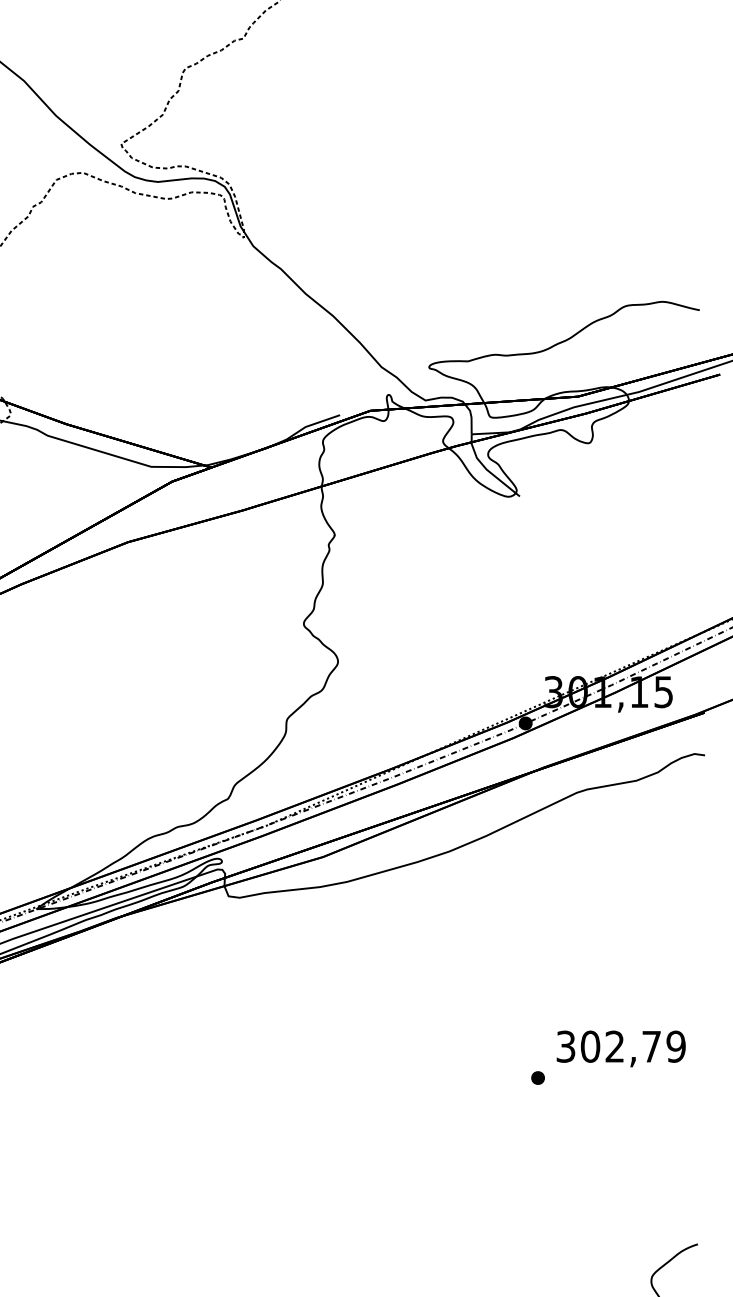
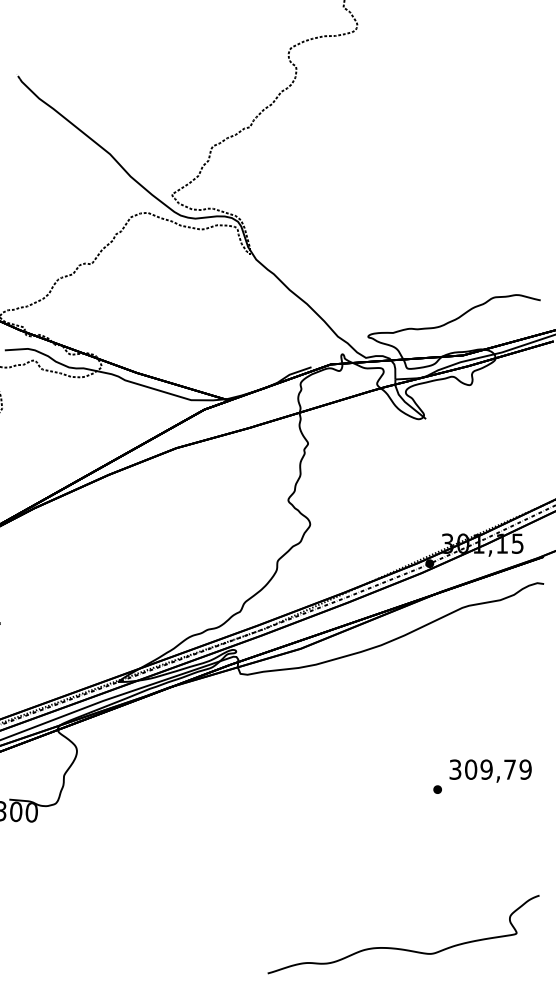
text: (614, 1046) -> (486, 769), 302,79 -> 309,79

